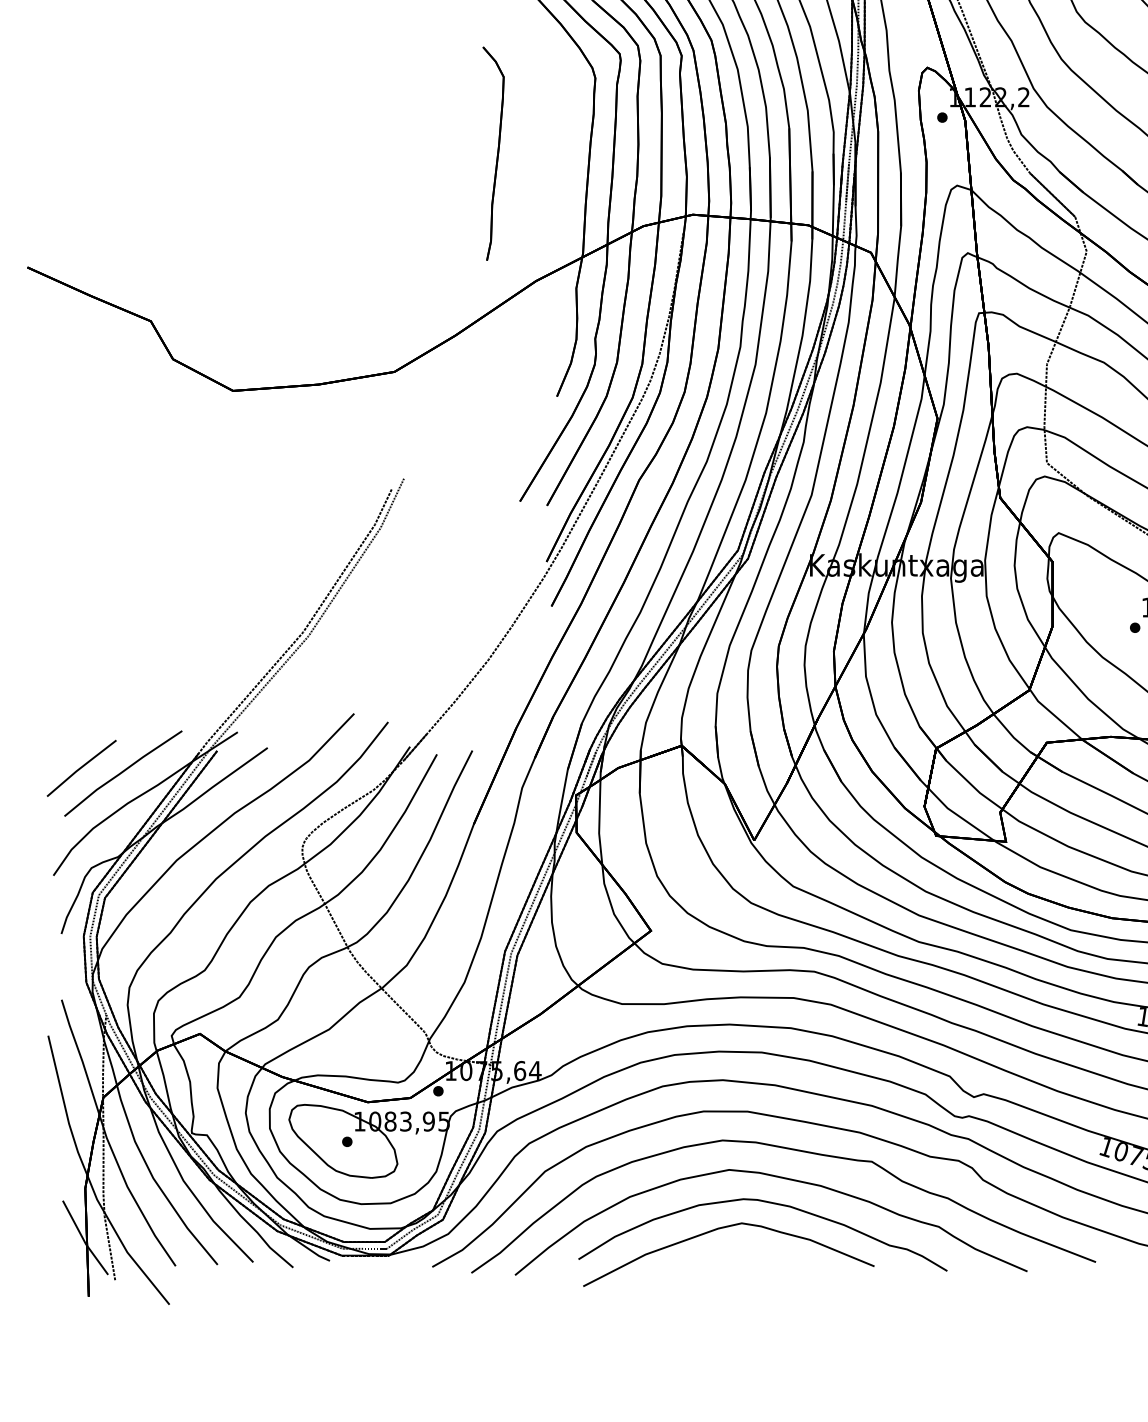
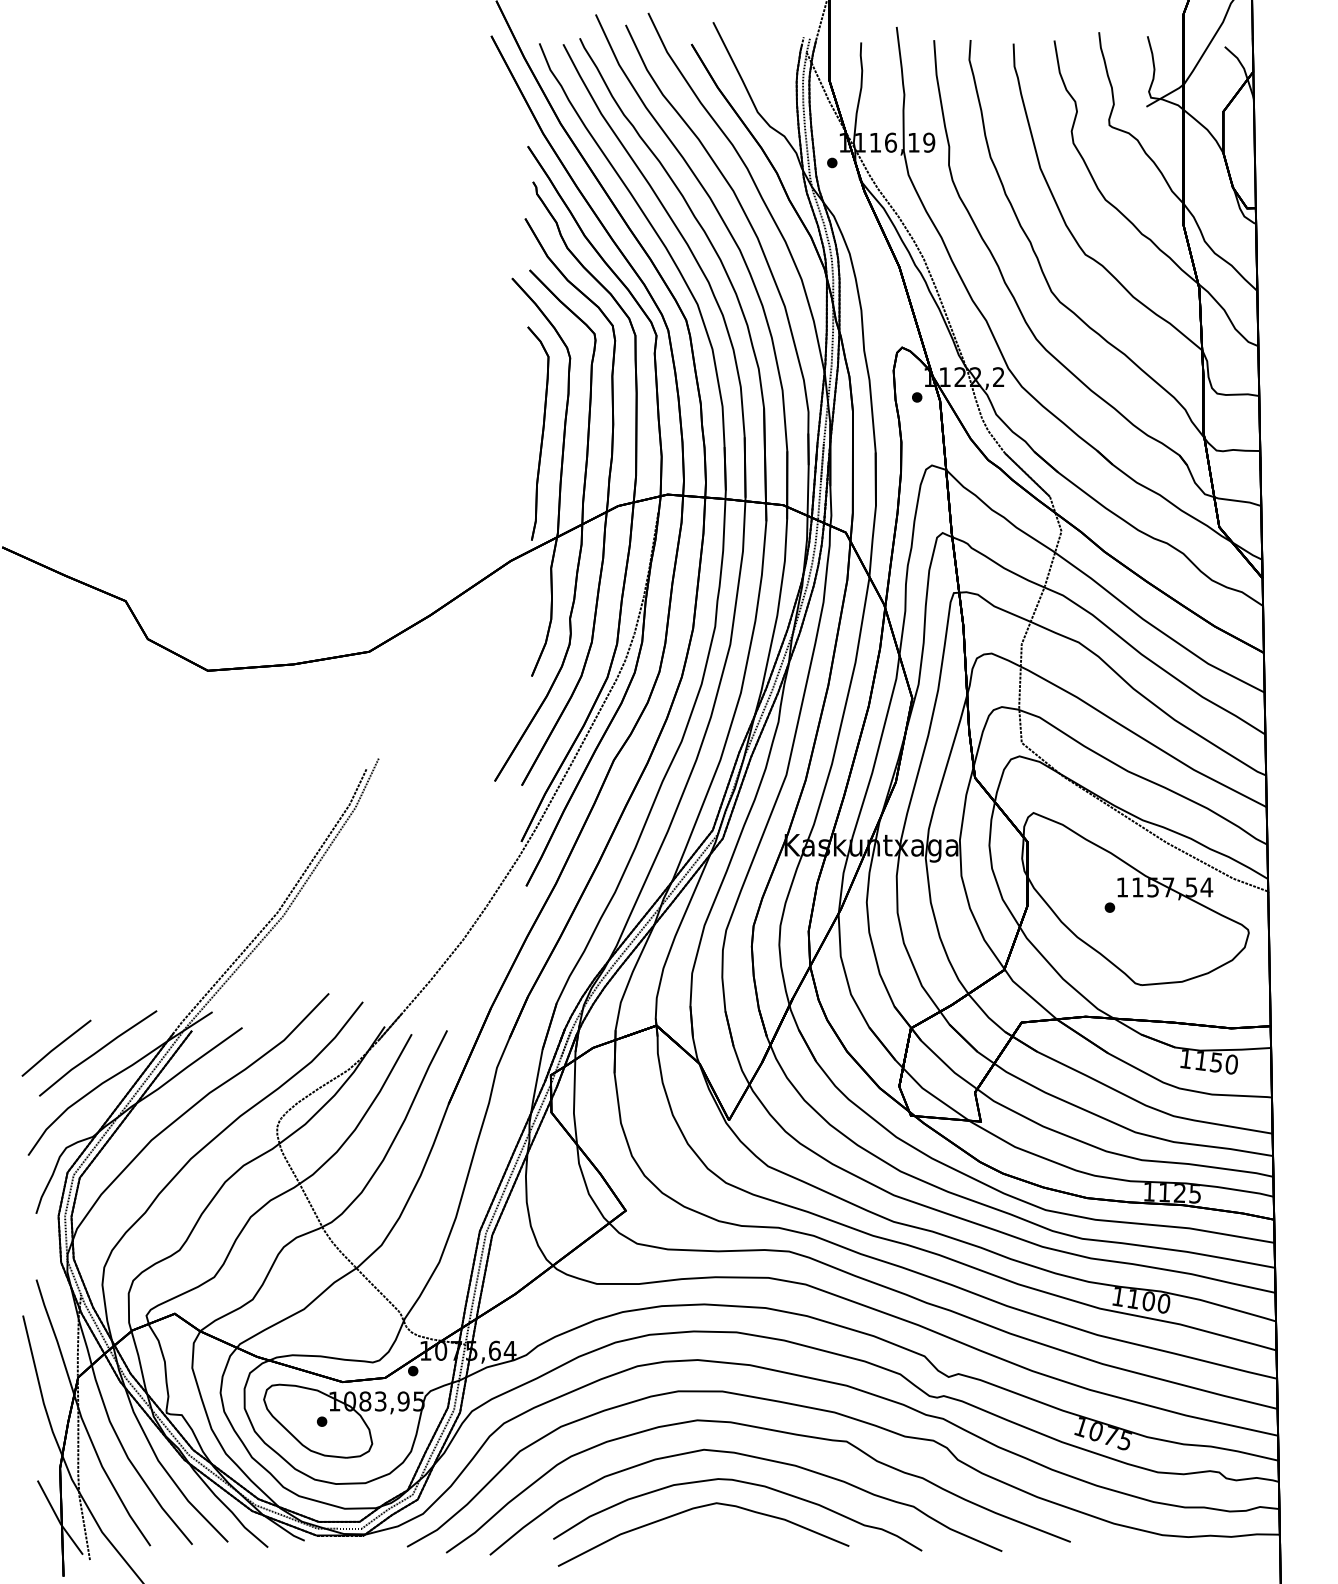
part: (493, 153) -> (538, 433), moved

